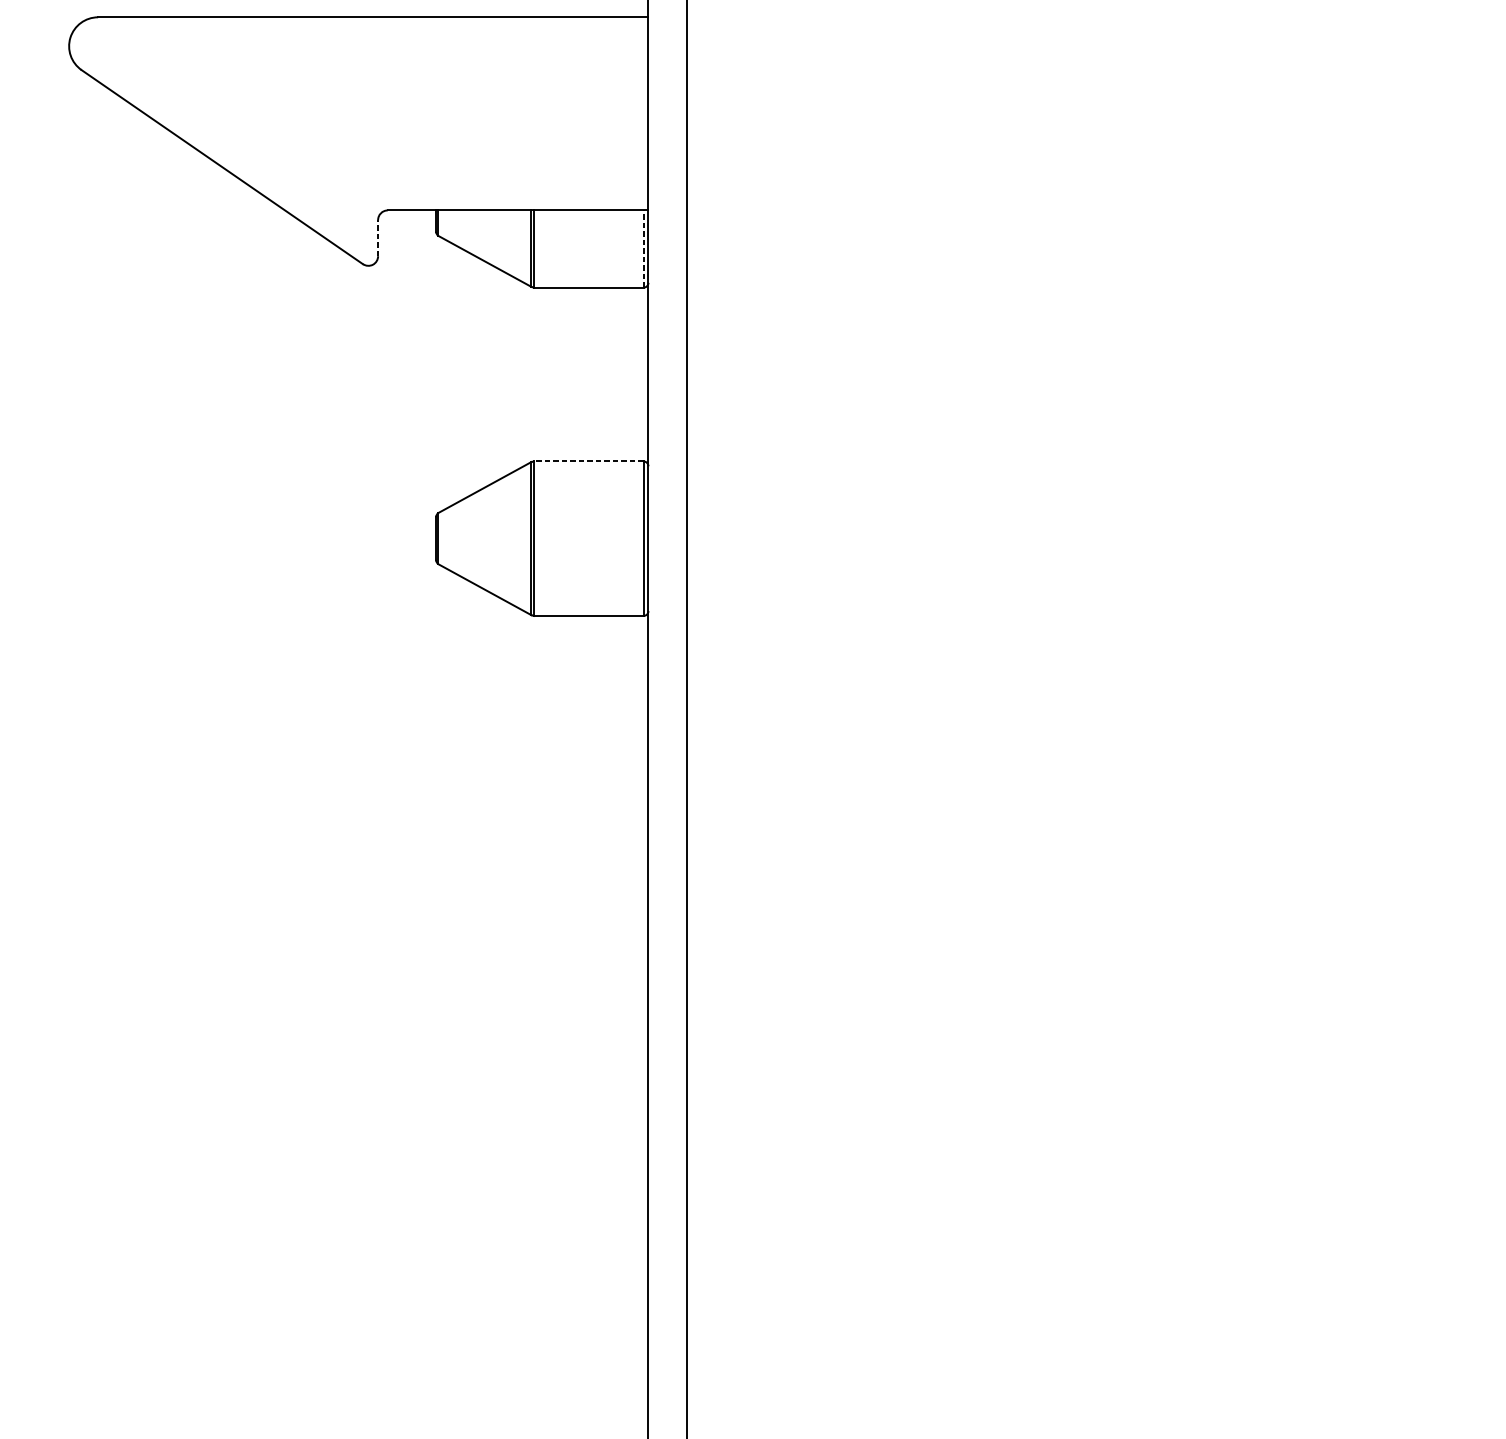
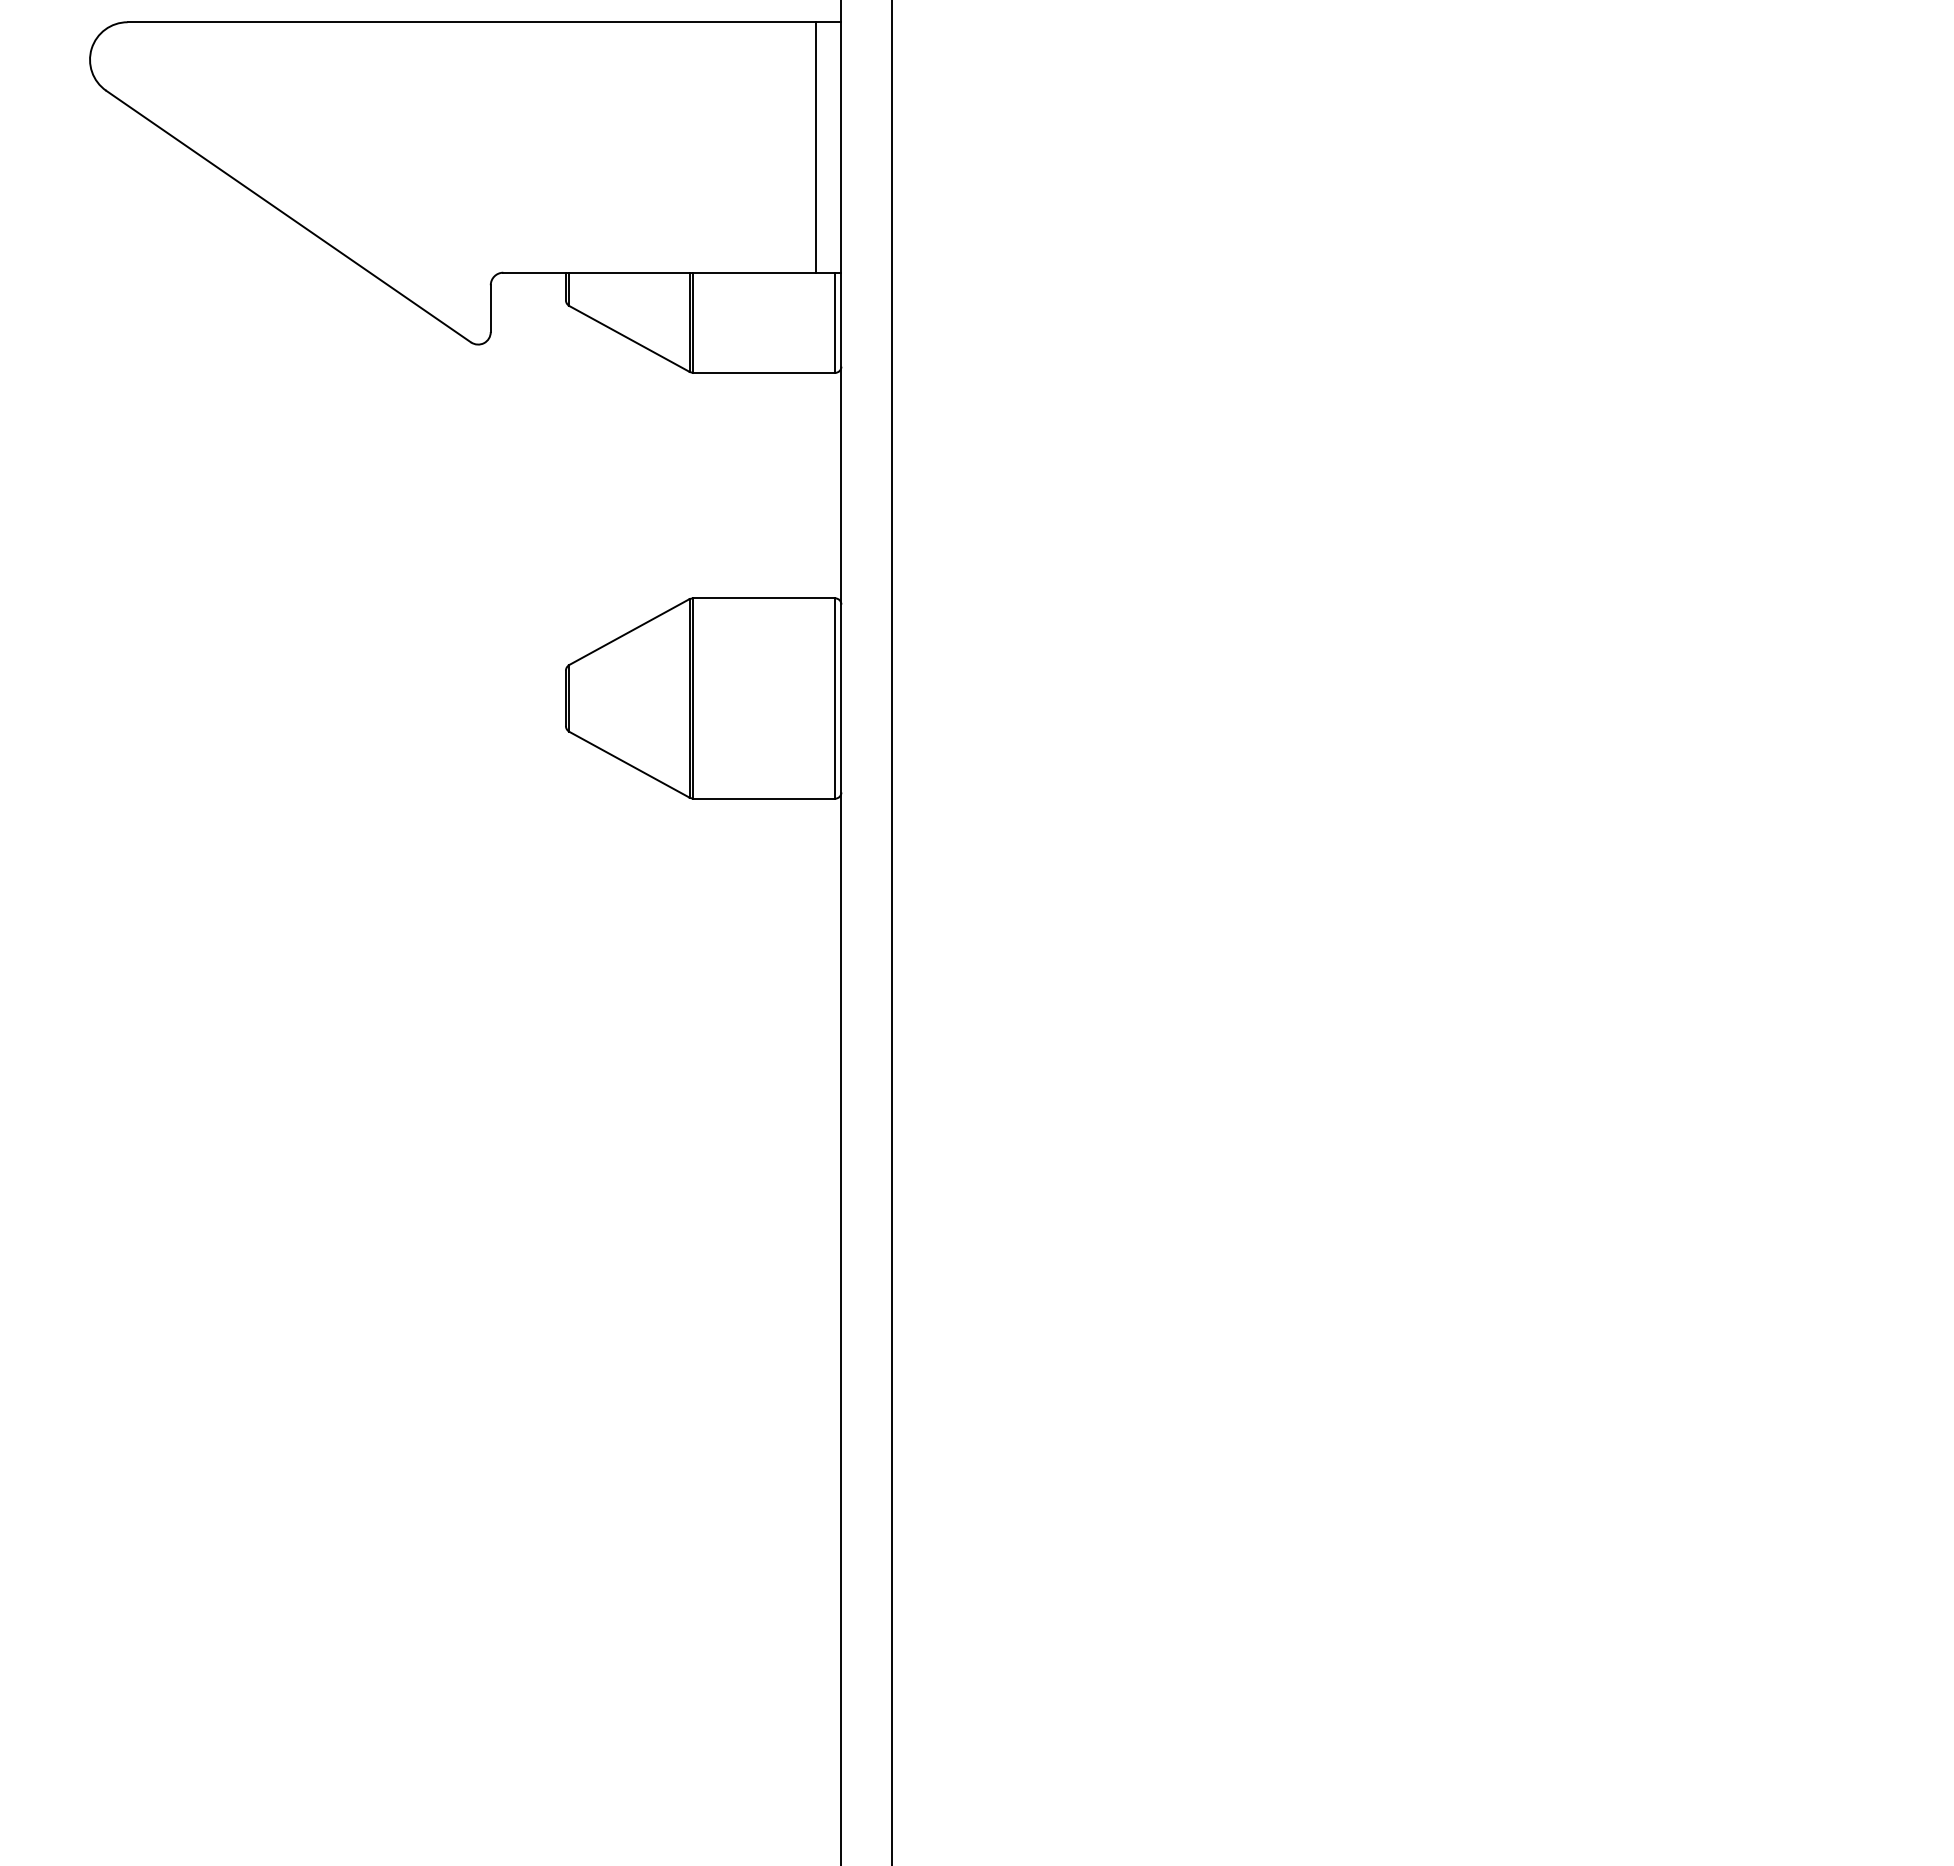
line: (629, 113) -> (816, 147), added
line: (377, 238) -> (490, 308), dashed -> solid
line: (643, 248) -> (835, 322), dashed -> solid
line: (588, 461) -> (763, 598), dashed -> solid

